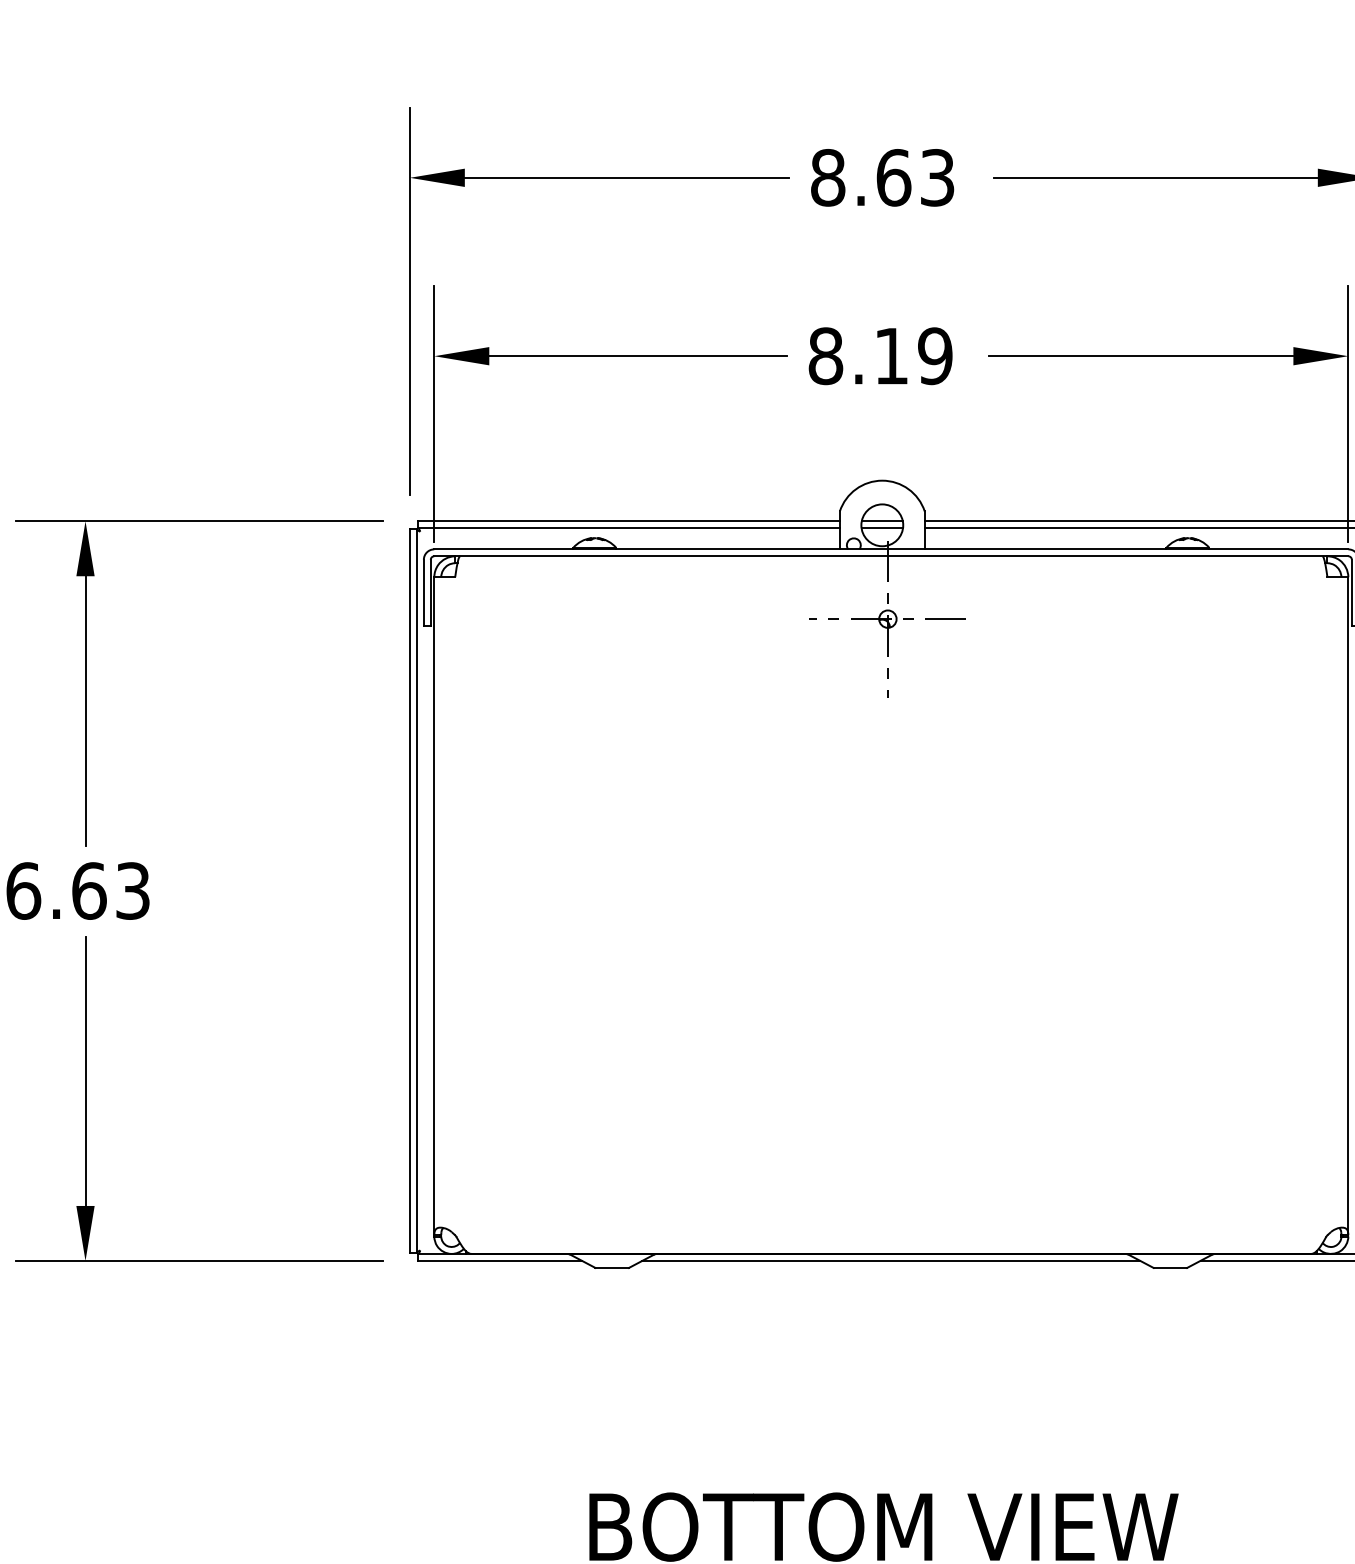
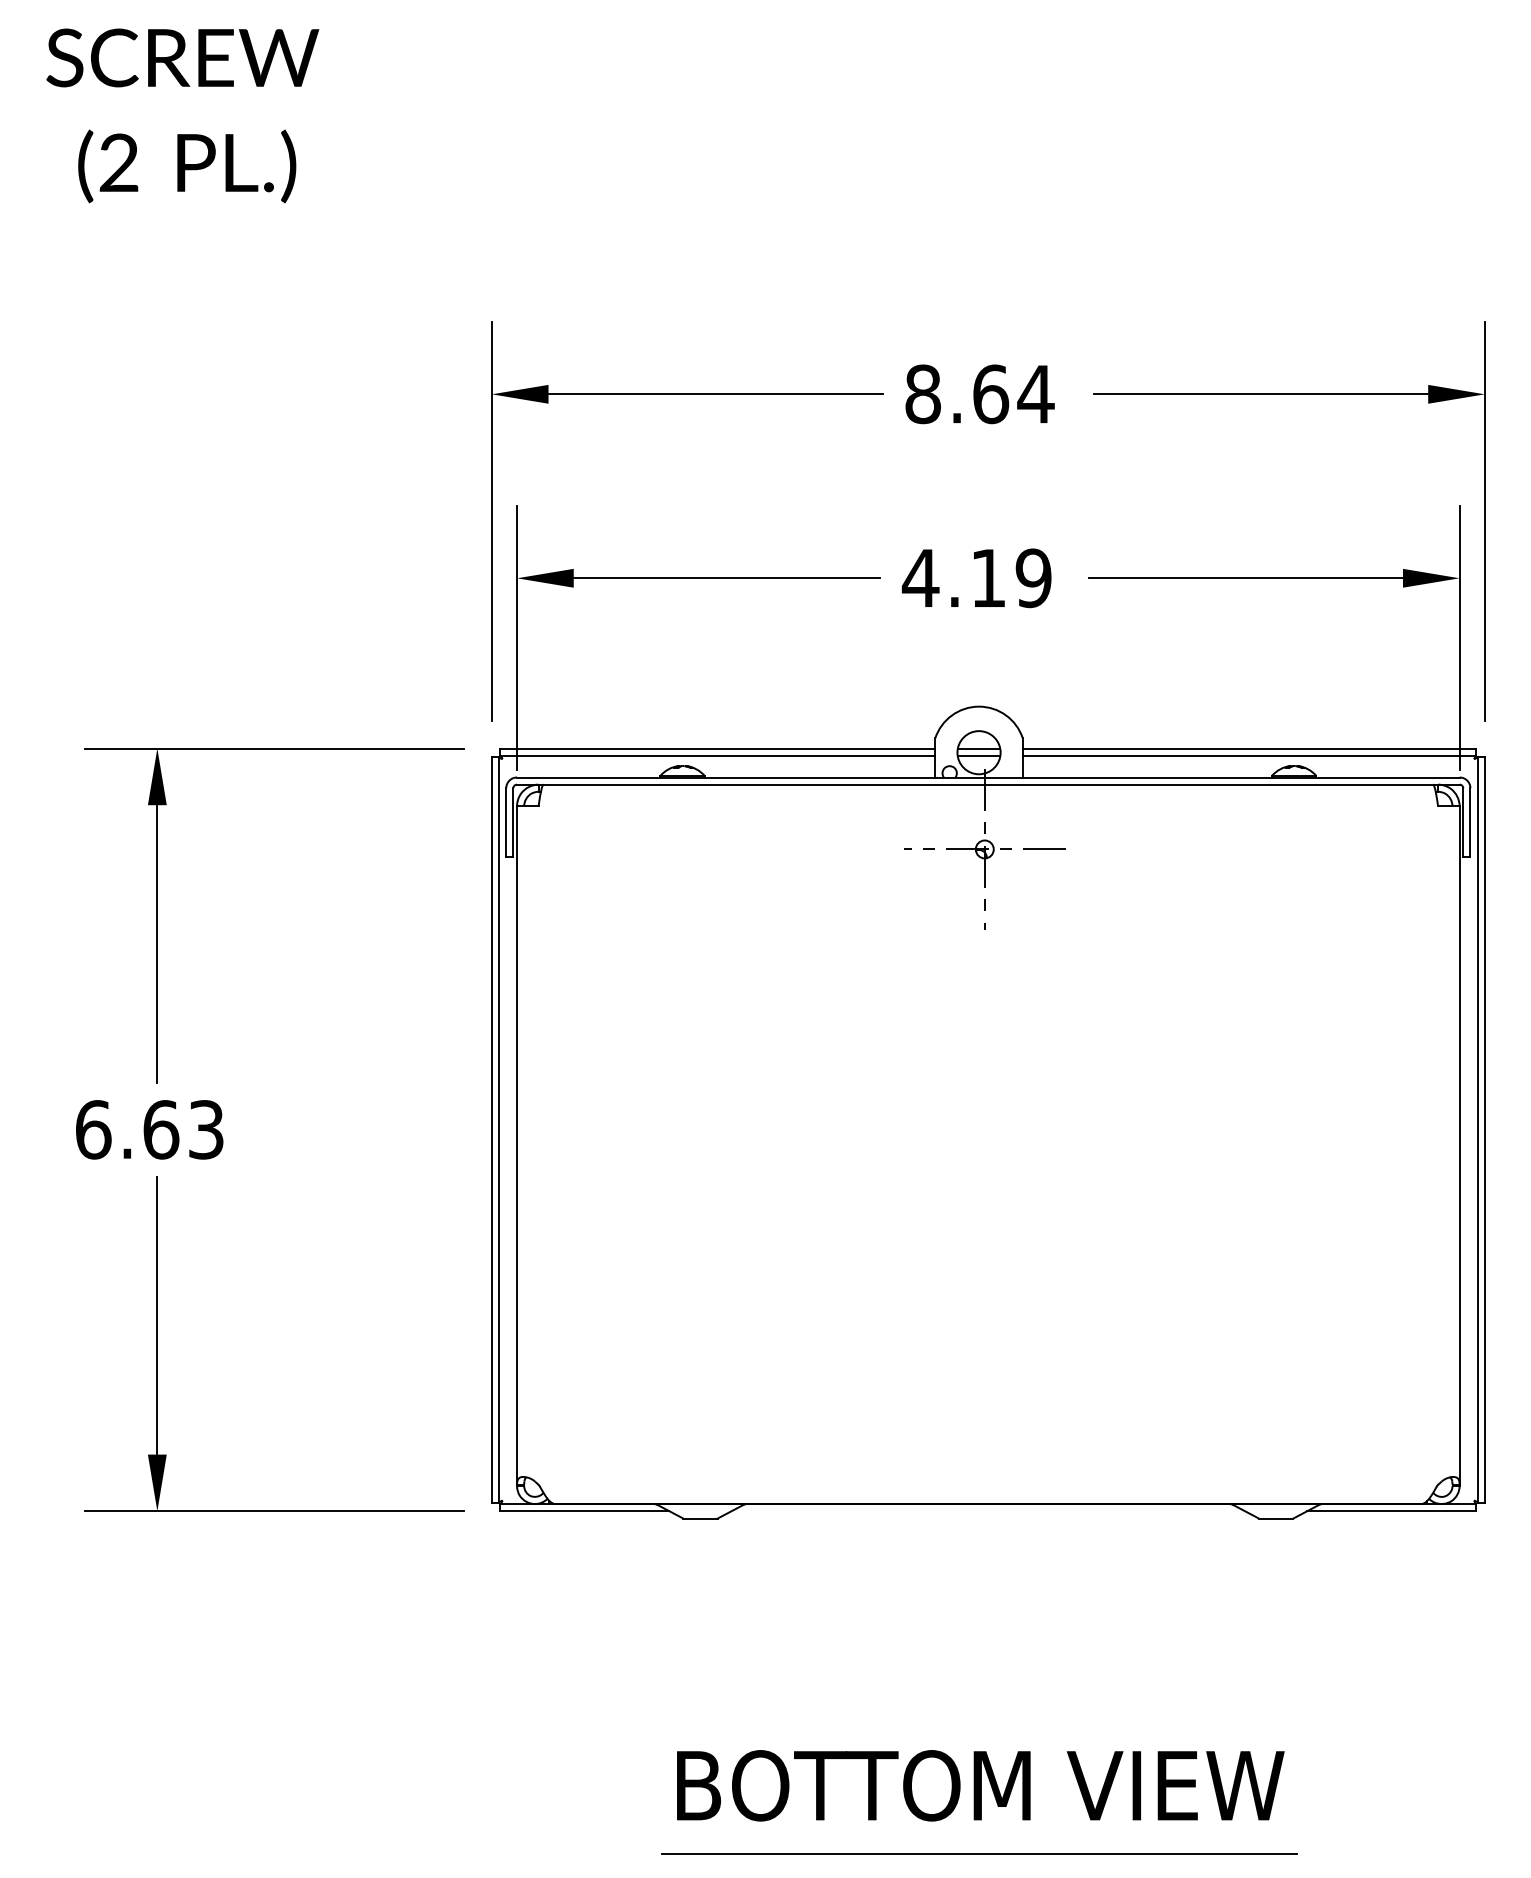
text: (937, 177) -> (1035, 394), 8.63 -> 8.64
text: (825, 356) -> (920, 578), 8.19 -> 4.19
line: (891, 1261) -> (988, 1511), removed

